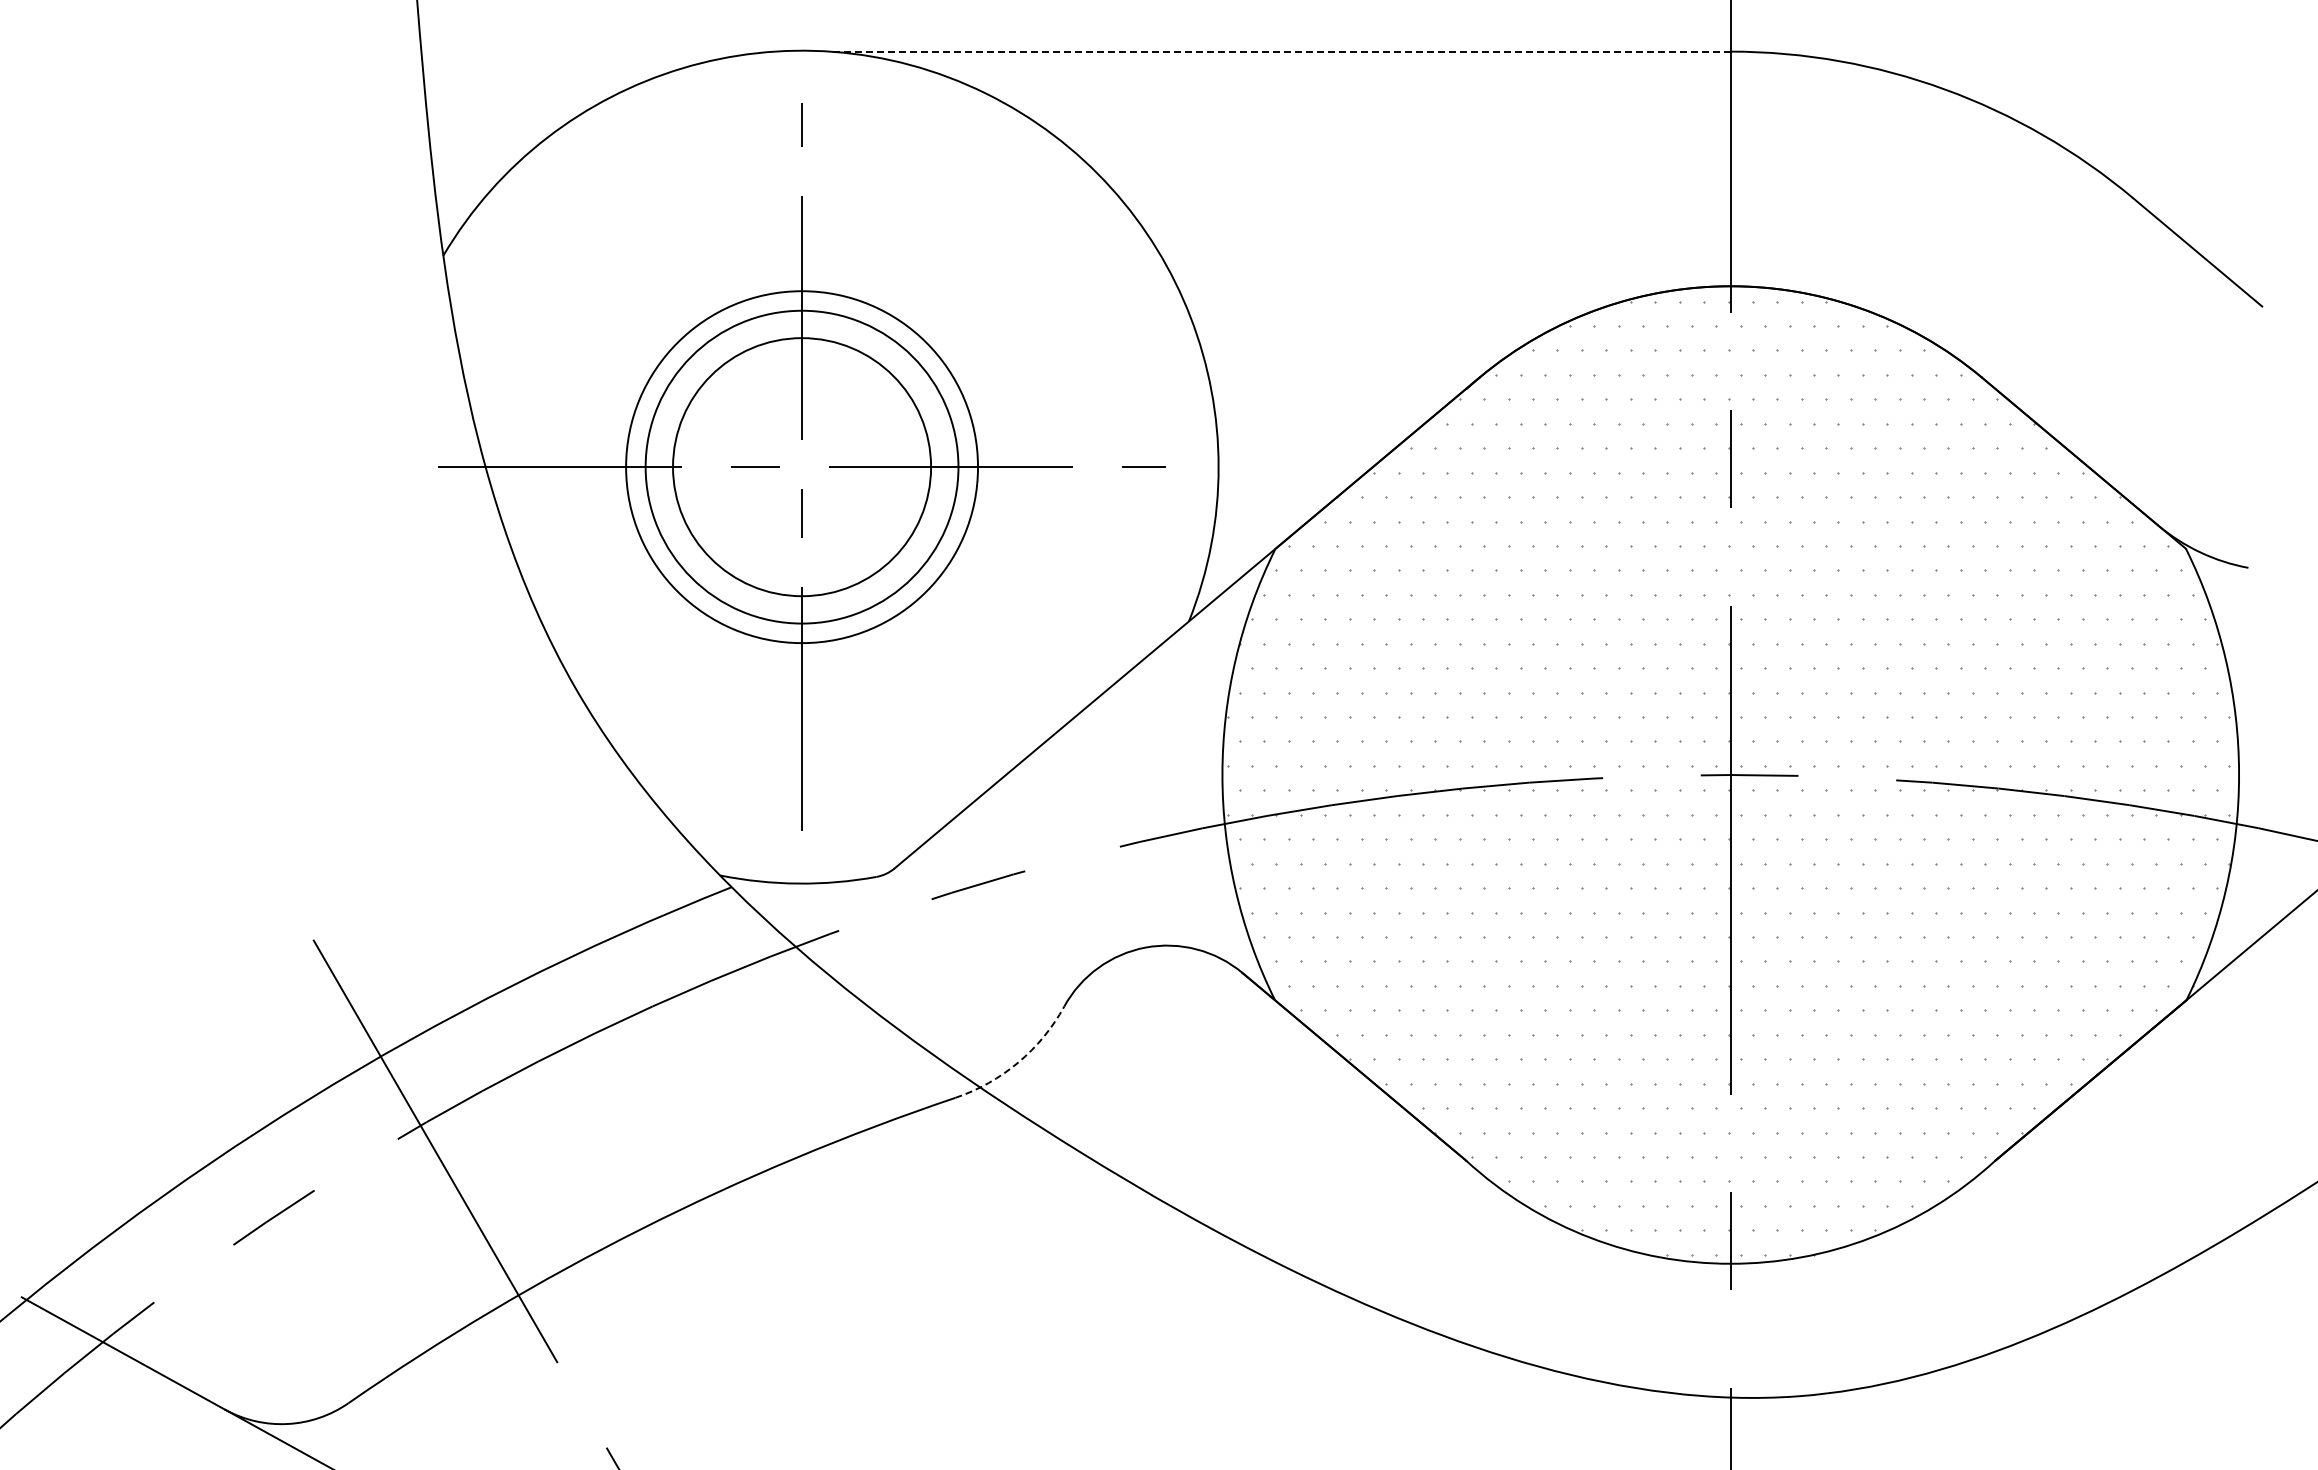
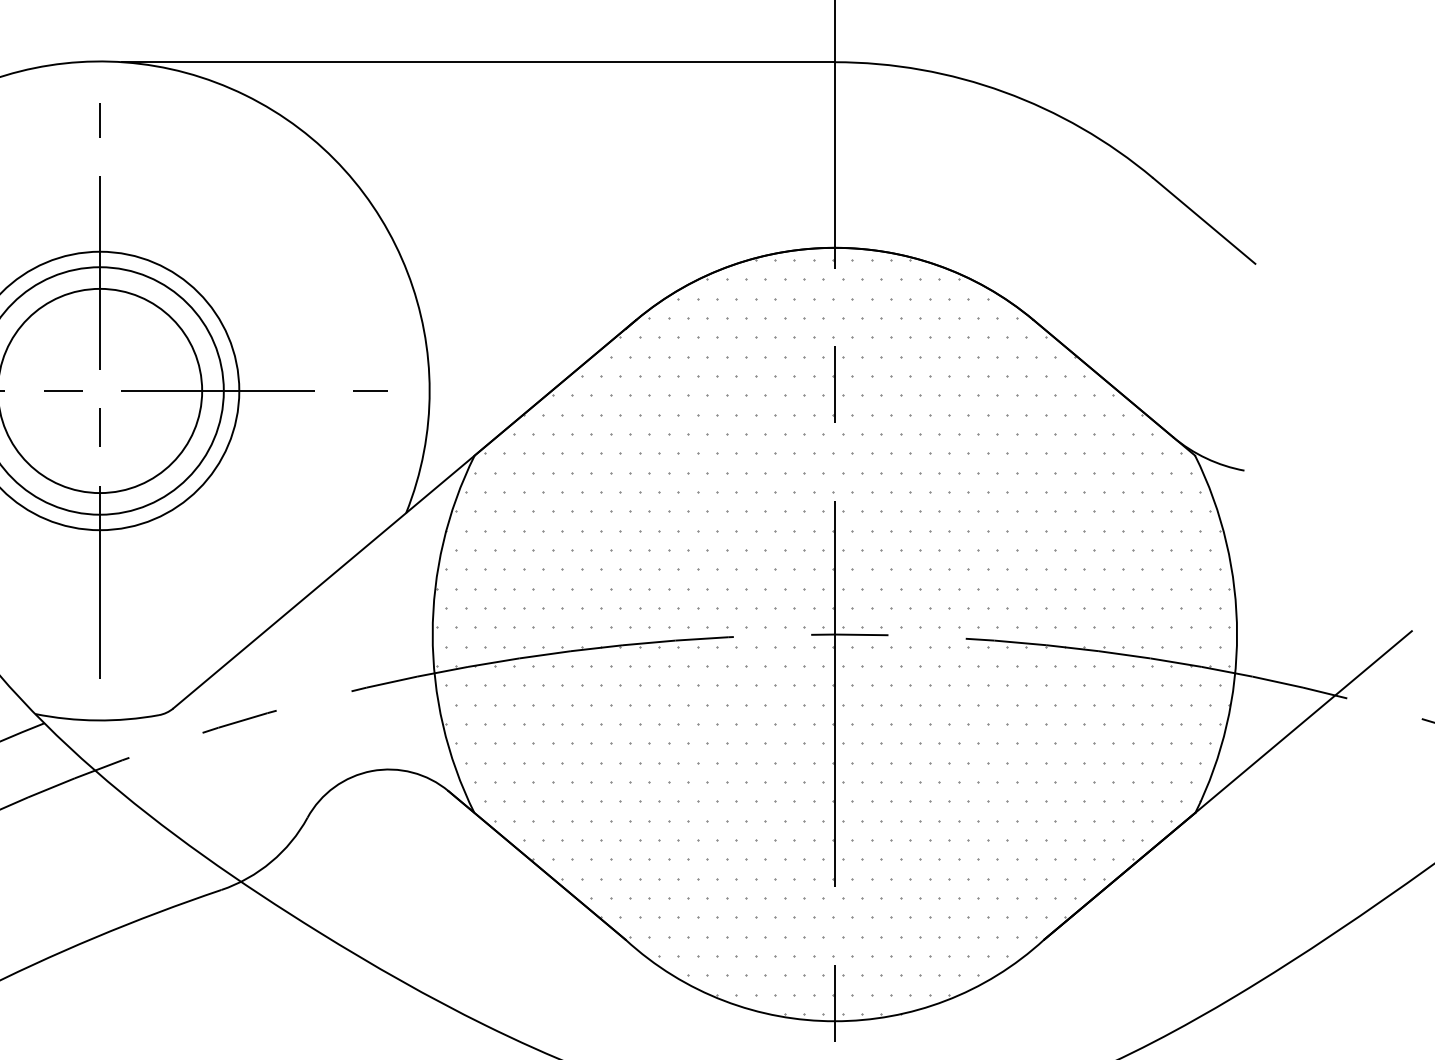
line: (1280, 51) -> (478, 62), dashed -> solid
arc: (1018, 1062) -> (271, 862), dashed -> solid

